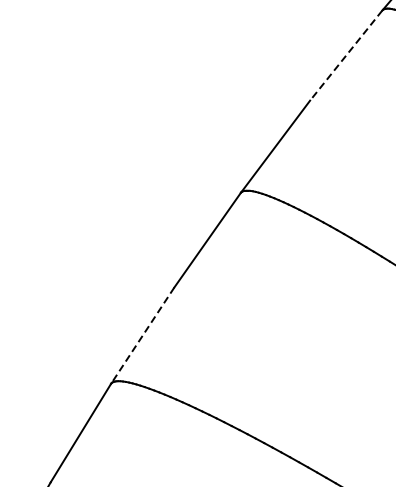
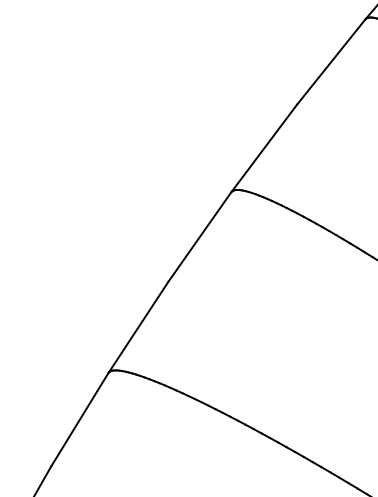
line: (346, 56) -> (331, 62), dashed -> solid
line: (142, 335) -> (138, 327), dashed -> solid

